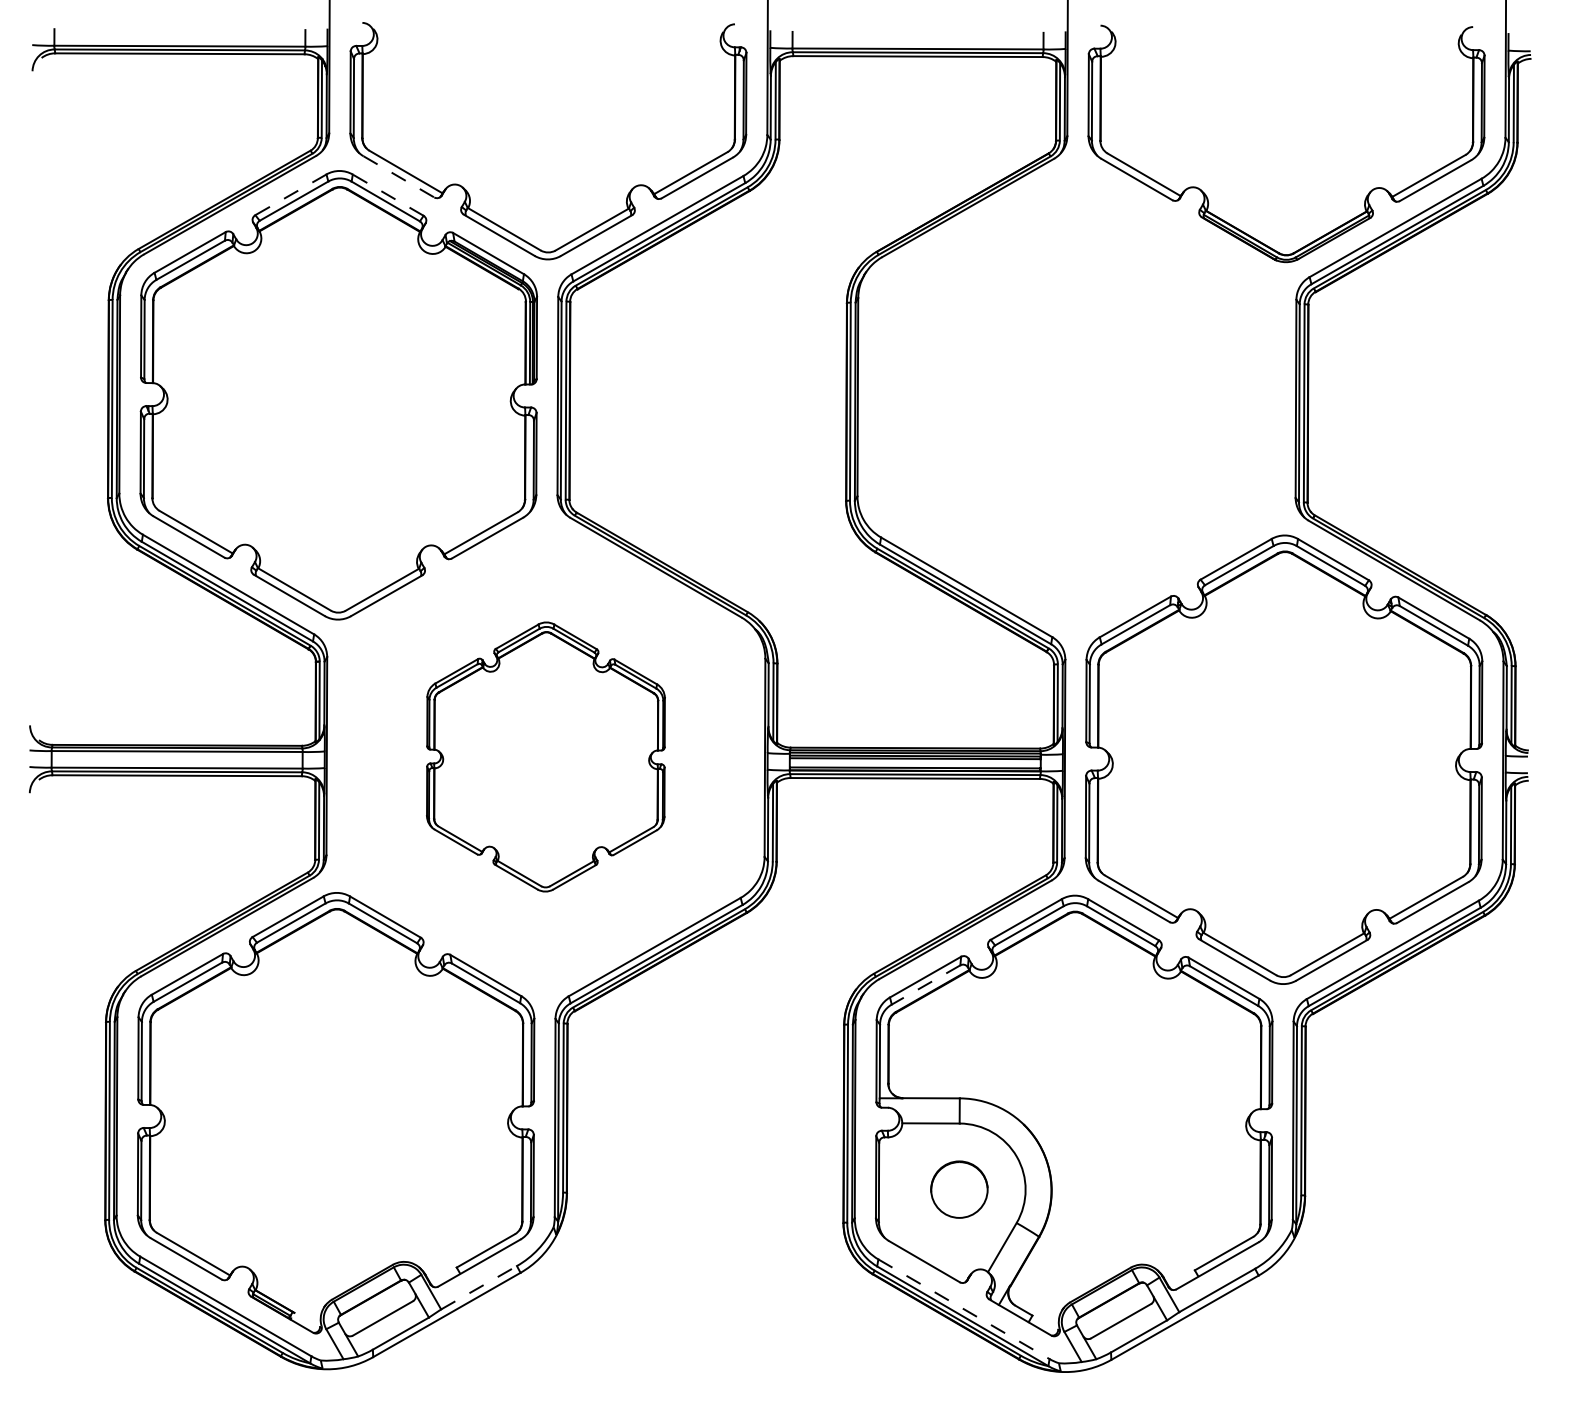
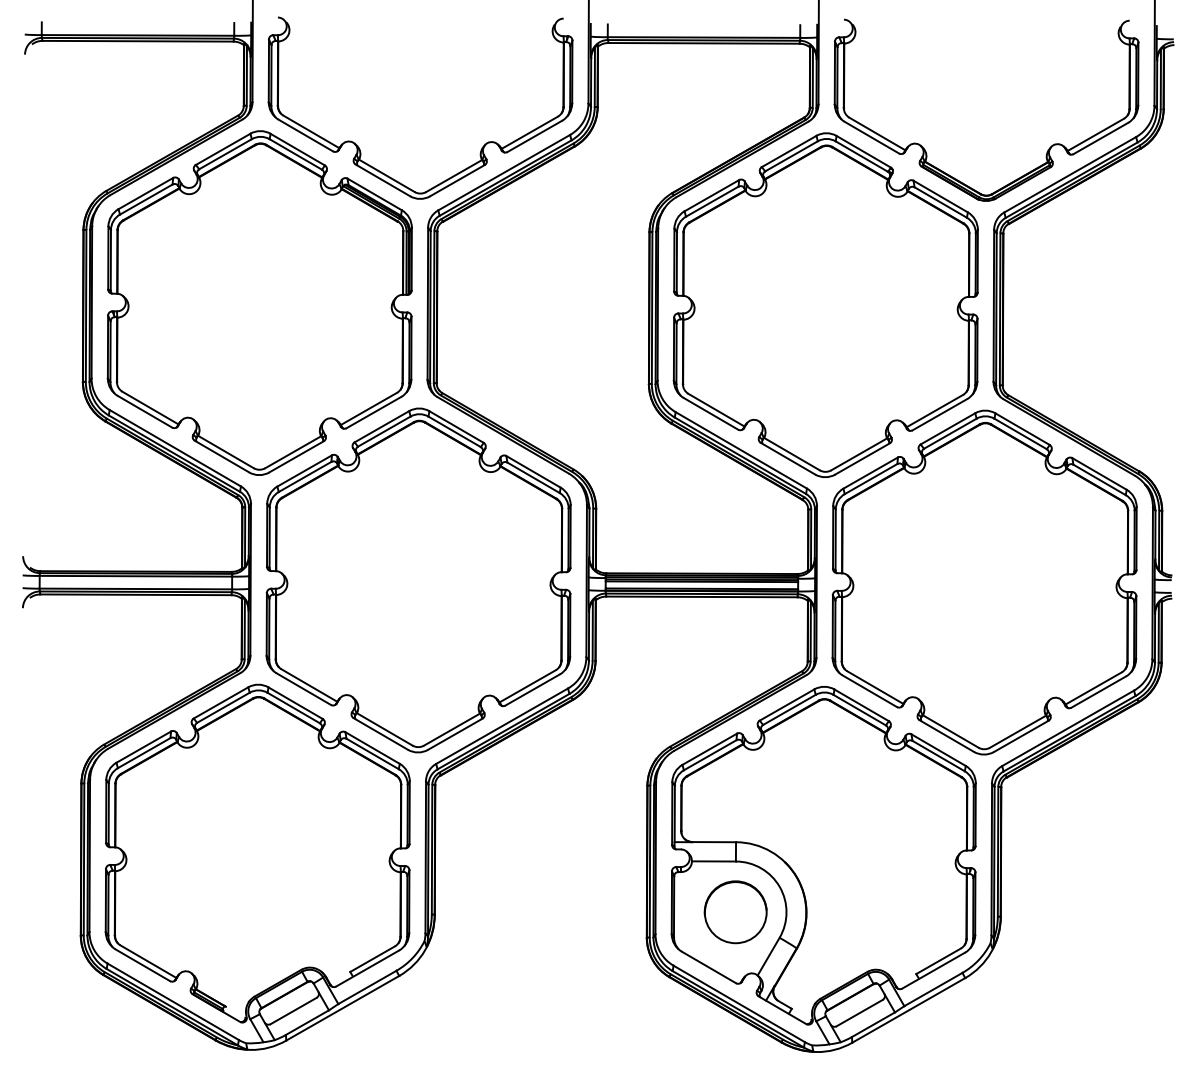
line: (398, 176) -> (305, 135), dashed -> solid
line: (290, 194) -> (222, 149), dashed -> solid
line: (388, 195) -> (297, 149), dashed -> solid
part: (1076, 397) -> (825, 304), added
part: (545, 756) -> (418, 580), size x1.67
line: (926, 984) -> (710, 754), dashed -> solid
circle: (959, 1189) -> (735, 912), size x1.43
line: (479, 1287) -> (367, 987), dashed -> solid
line: (964, 1309) -> (739, 1004), dashed -> solid

